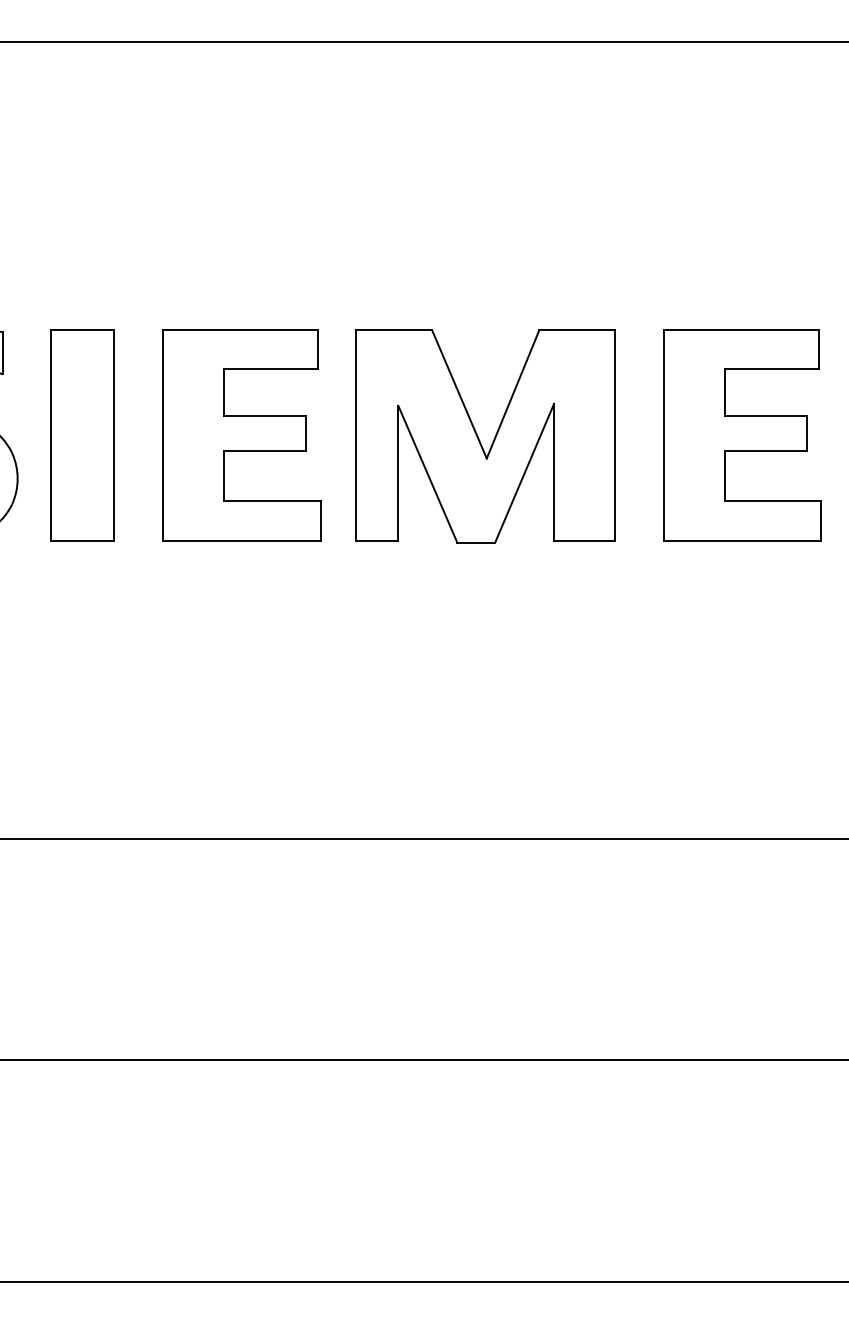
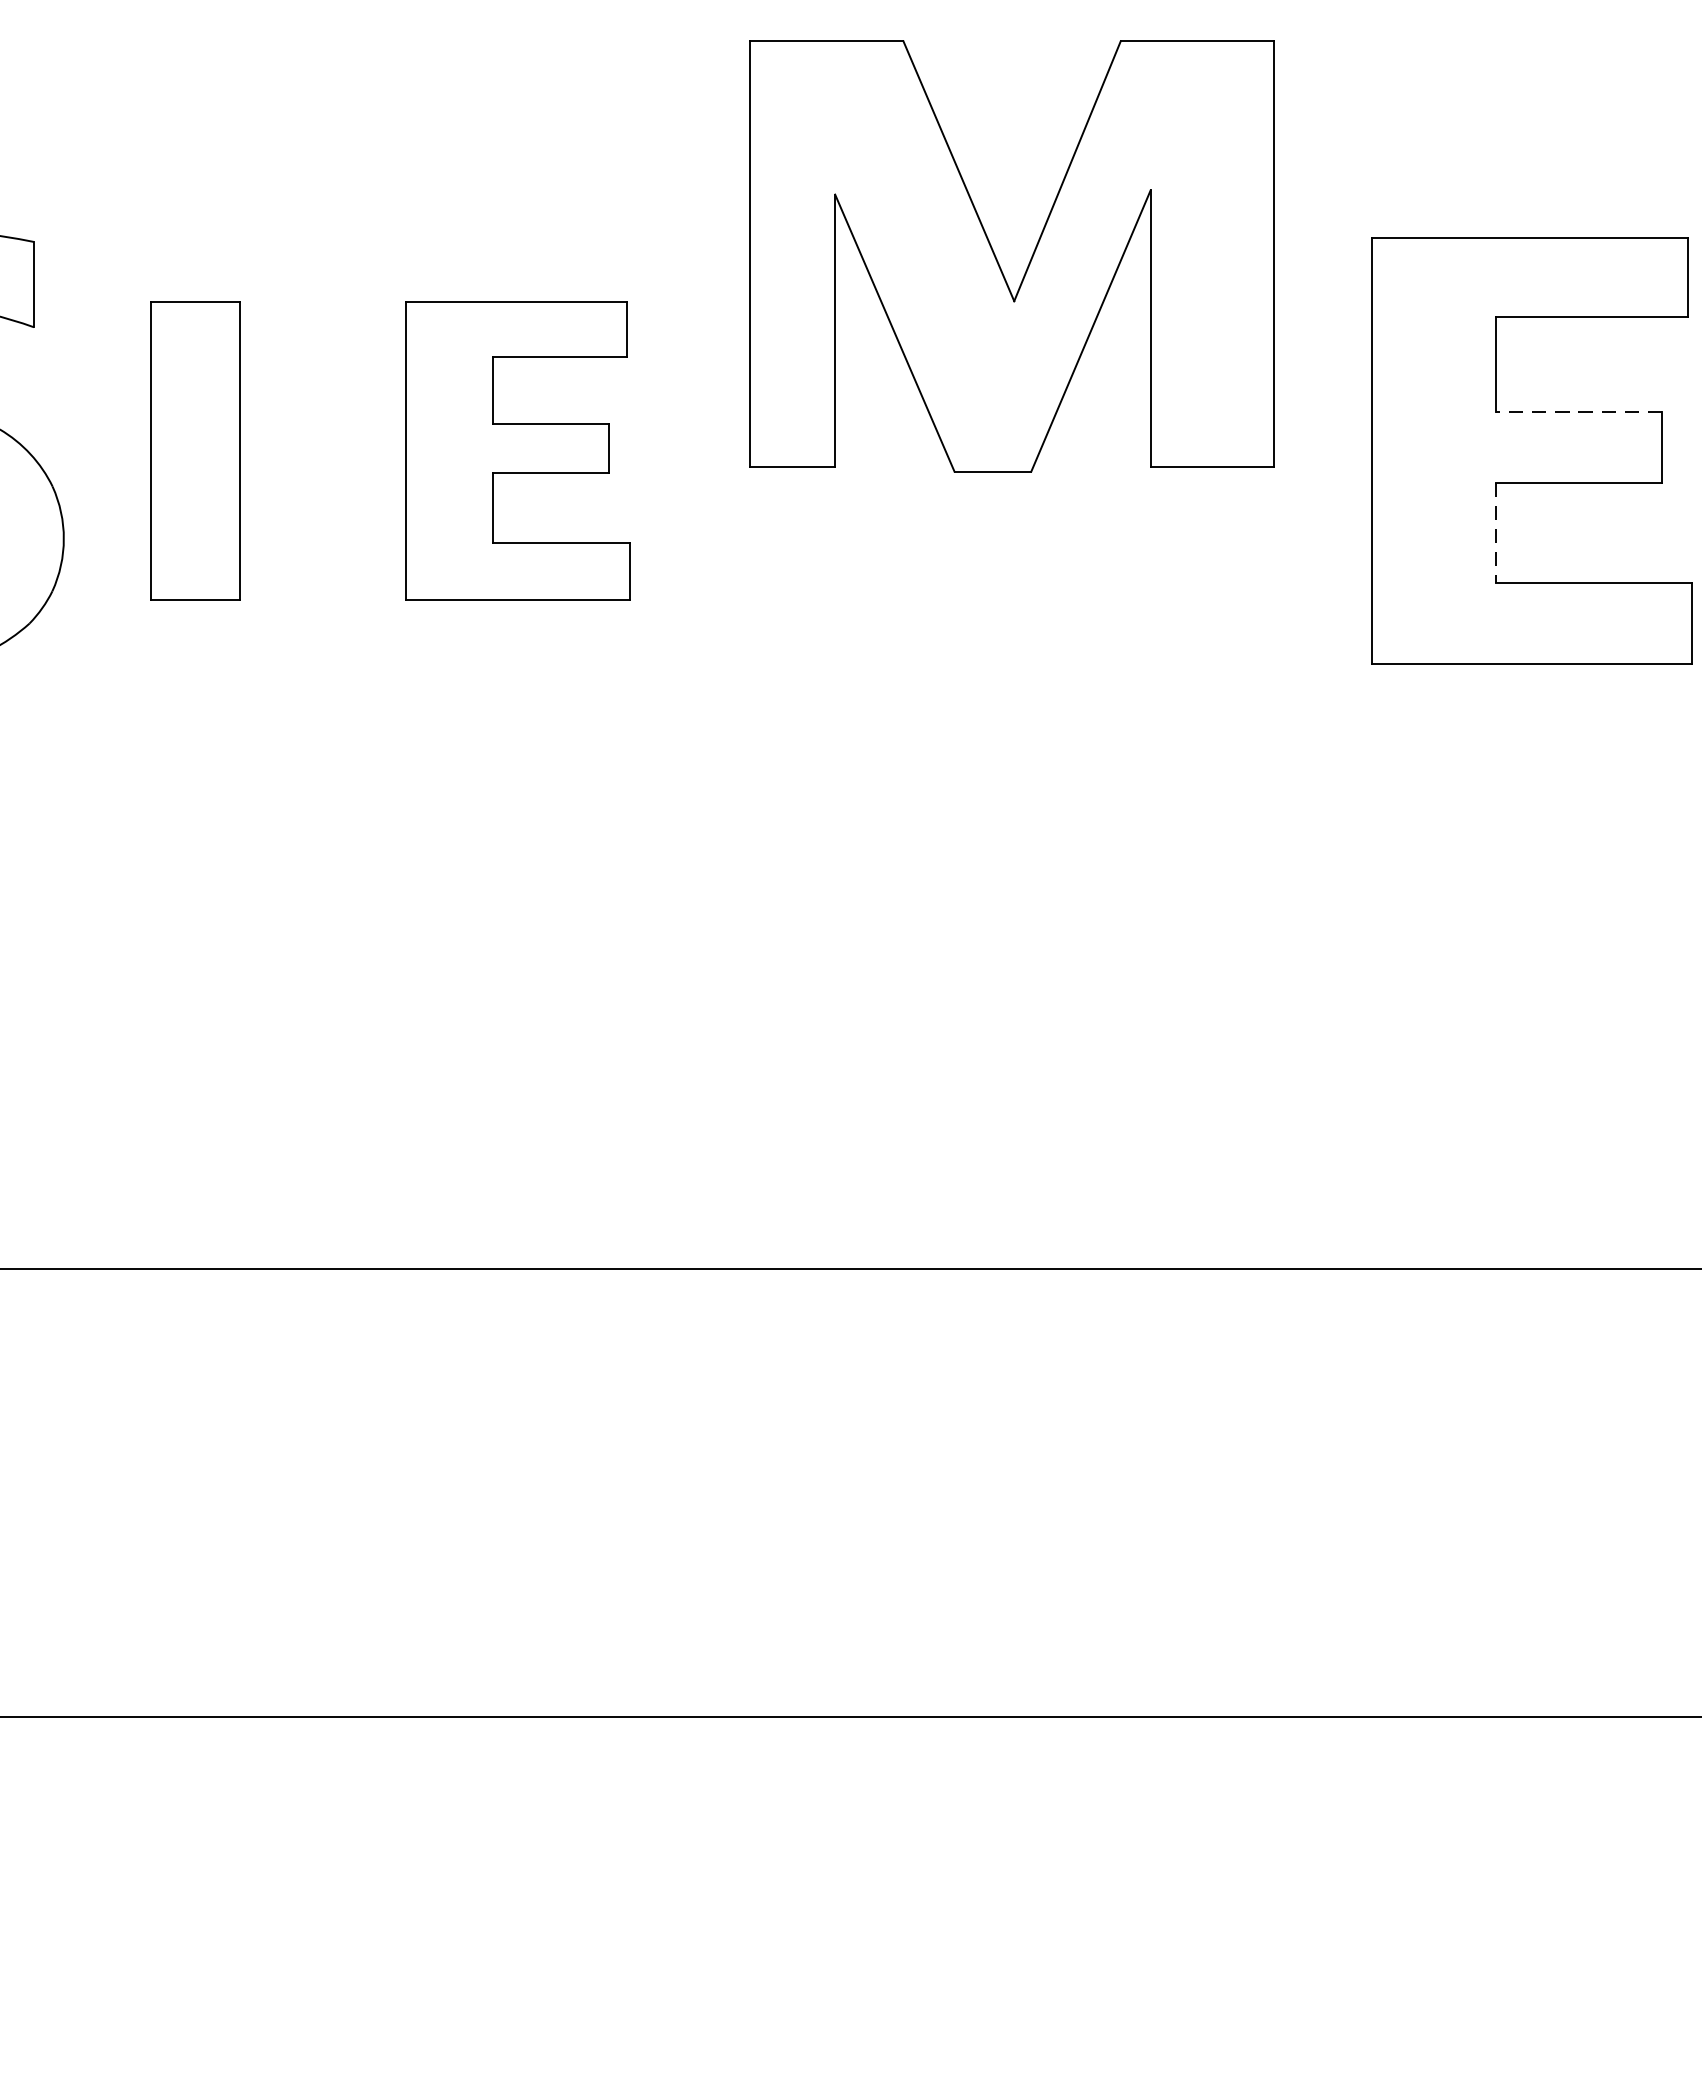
line: (765, 416) -> (1578, 412), solid -> dashed
part: (82, 435) -> (195, 451), size x0.7
part: (241, 435) -> (517, 451), size x0.7
part: (479, 438) -> (999, 260), moved
line: (724, 475) -> (1495, 532), solid -> dashed

